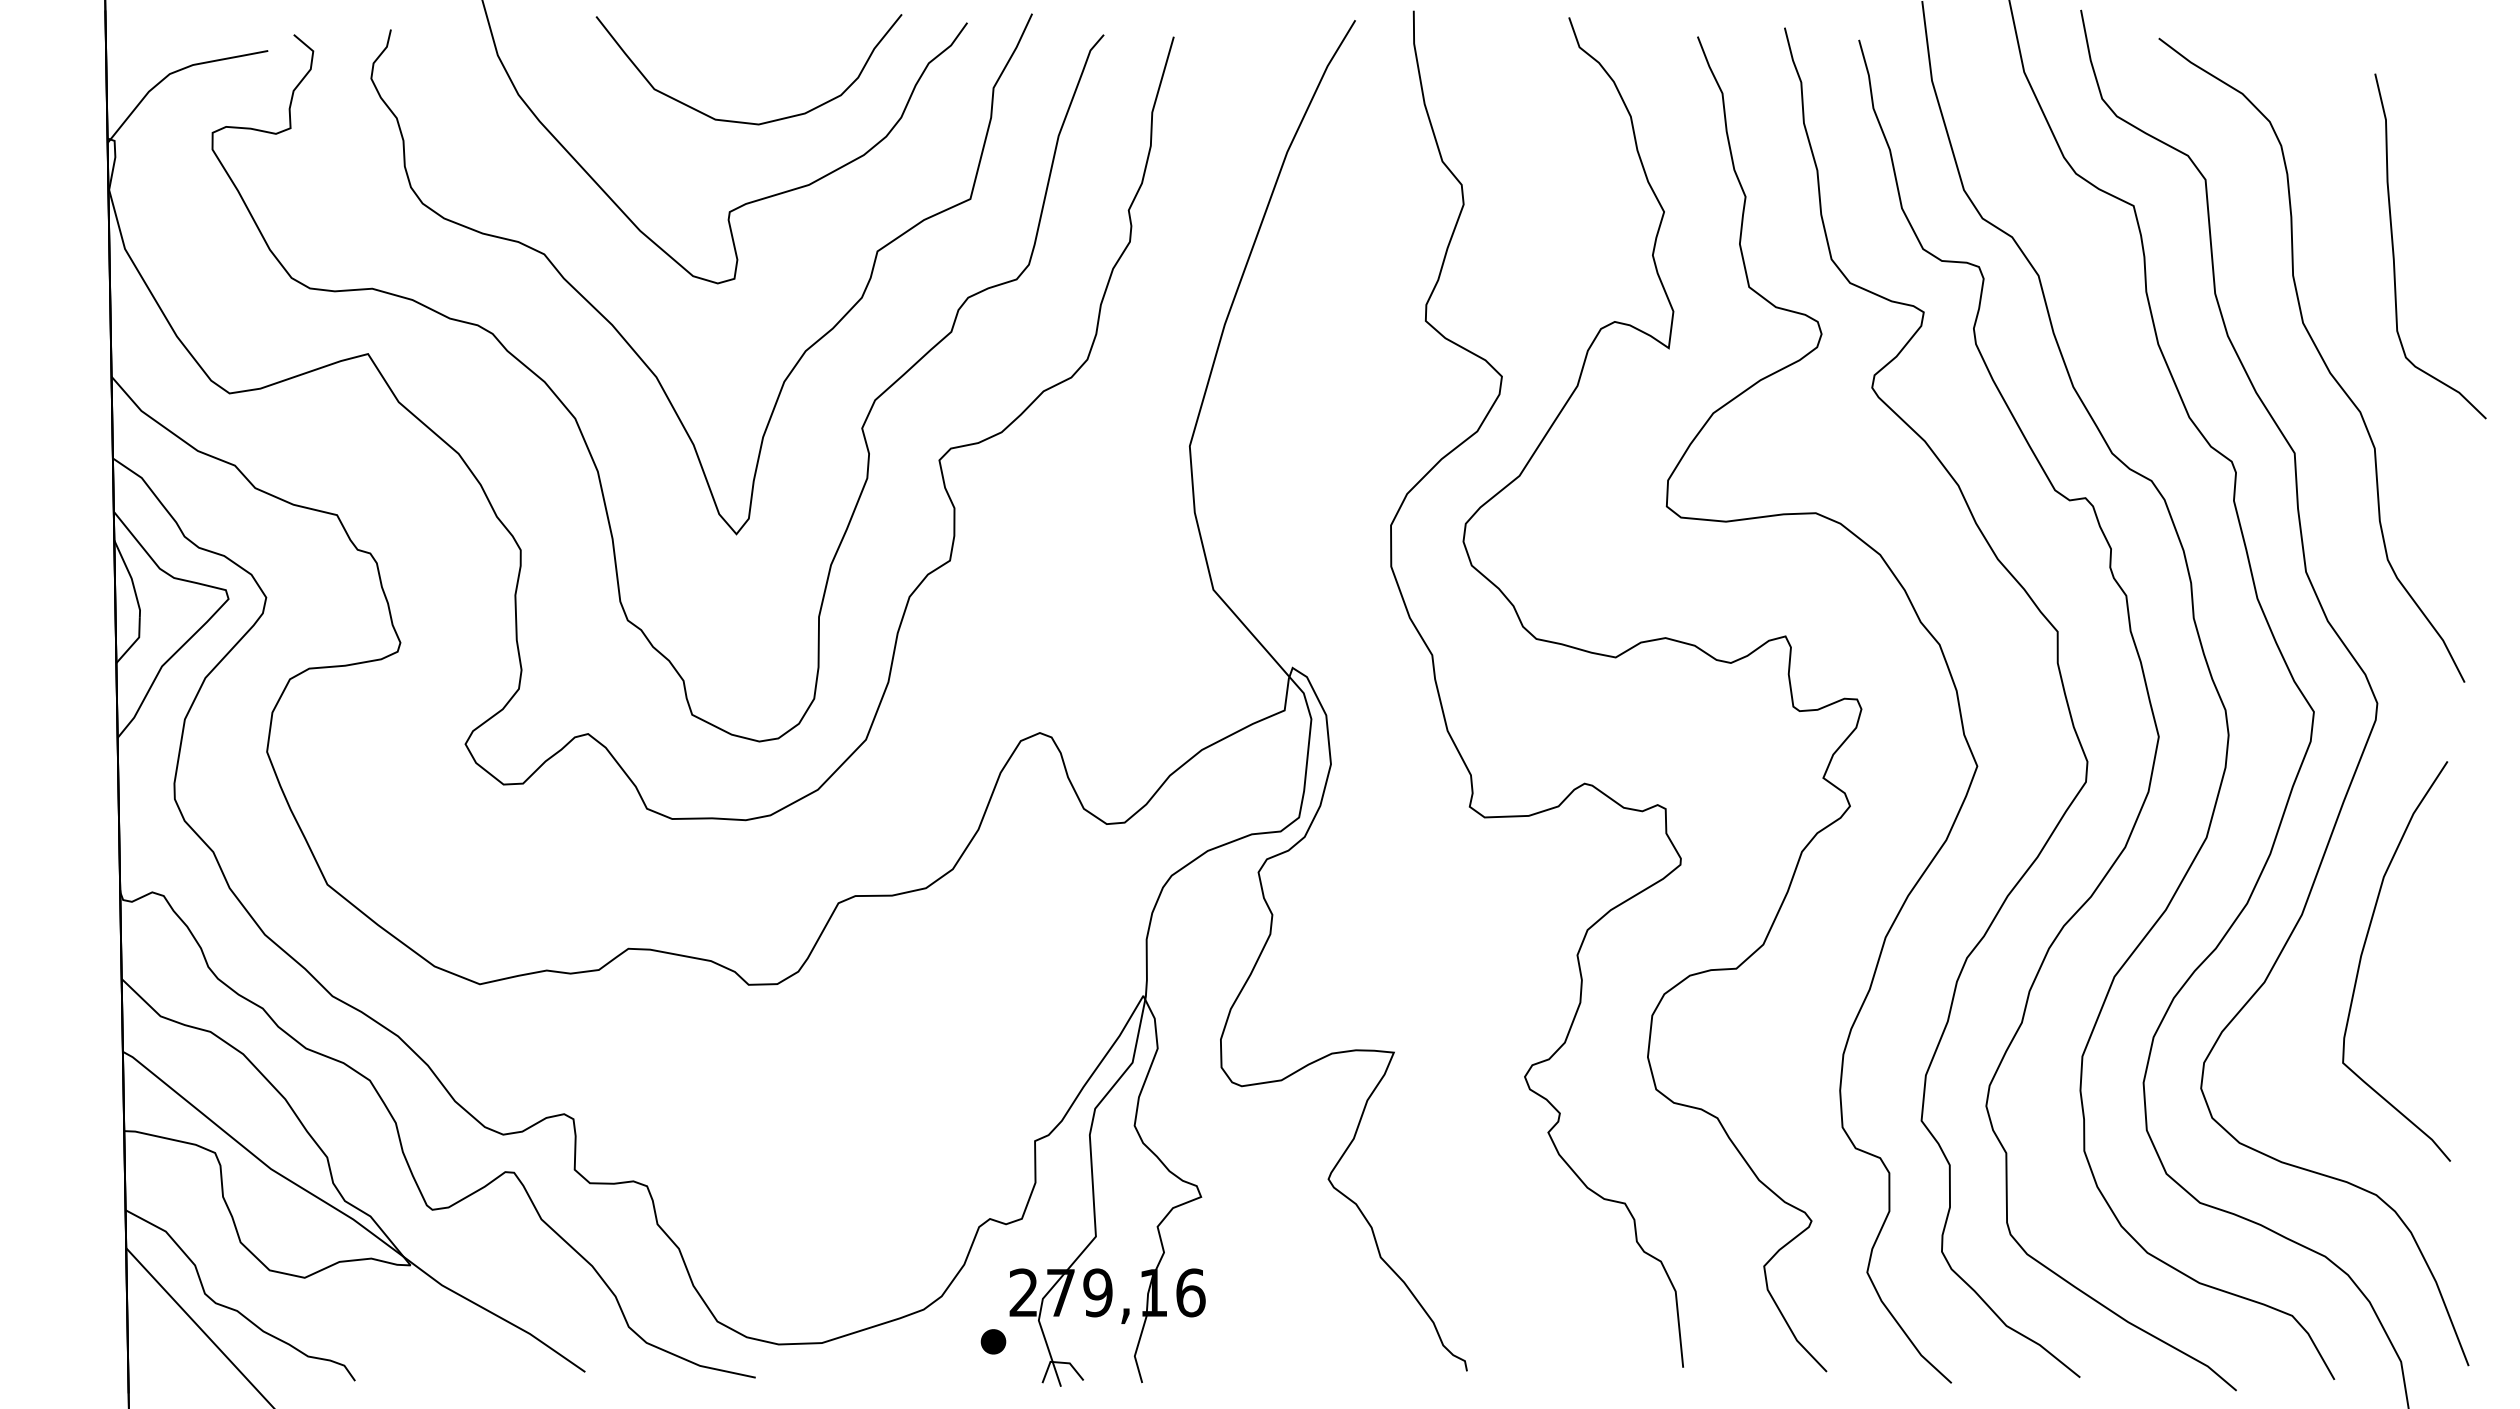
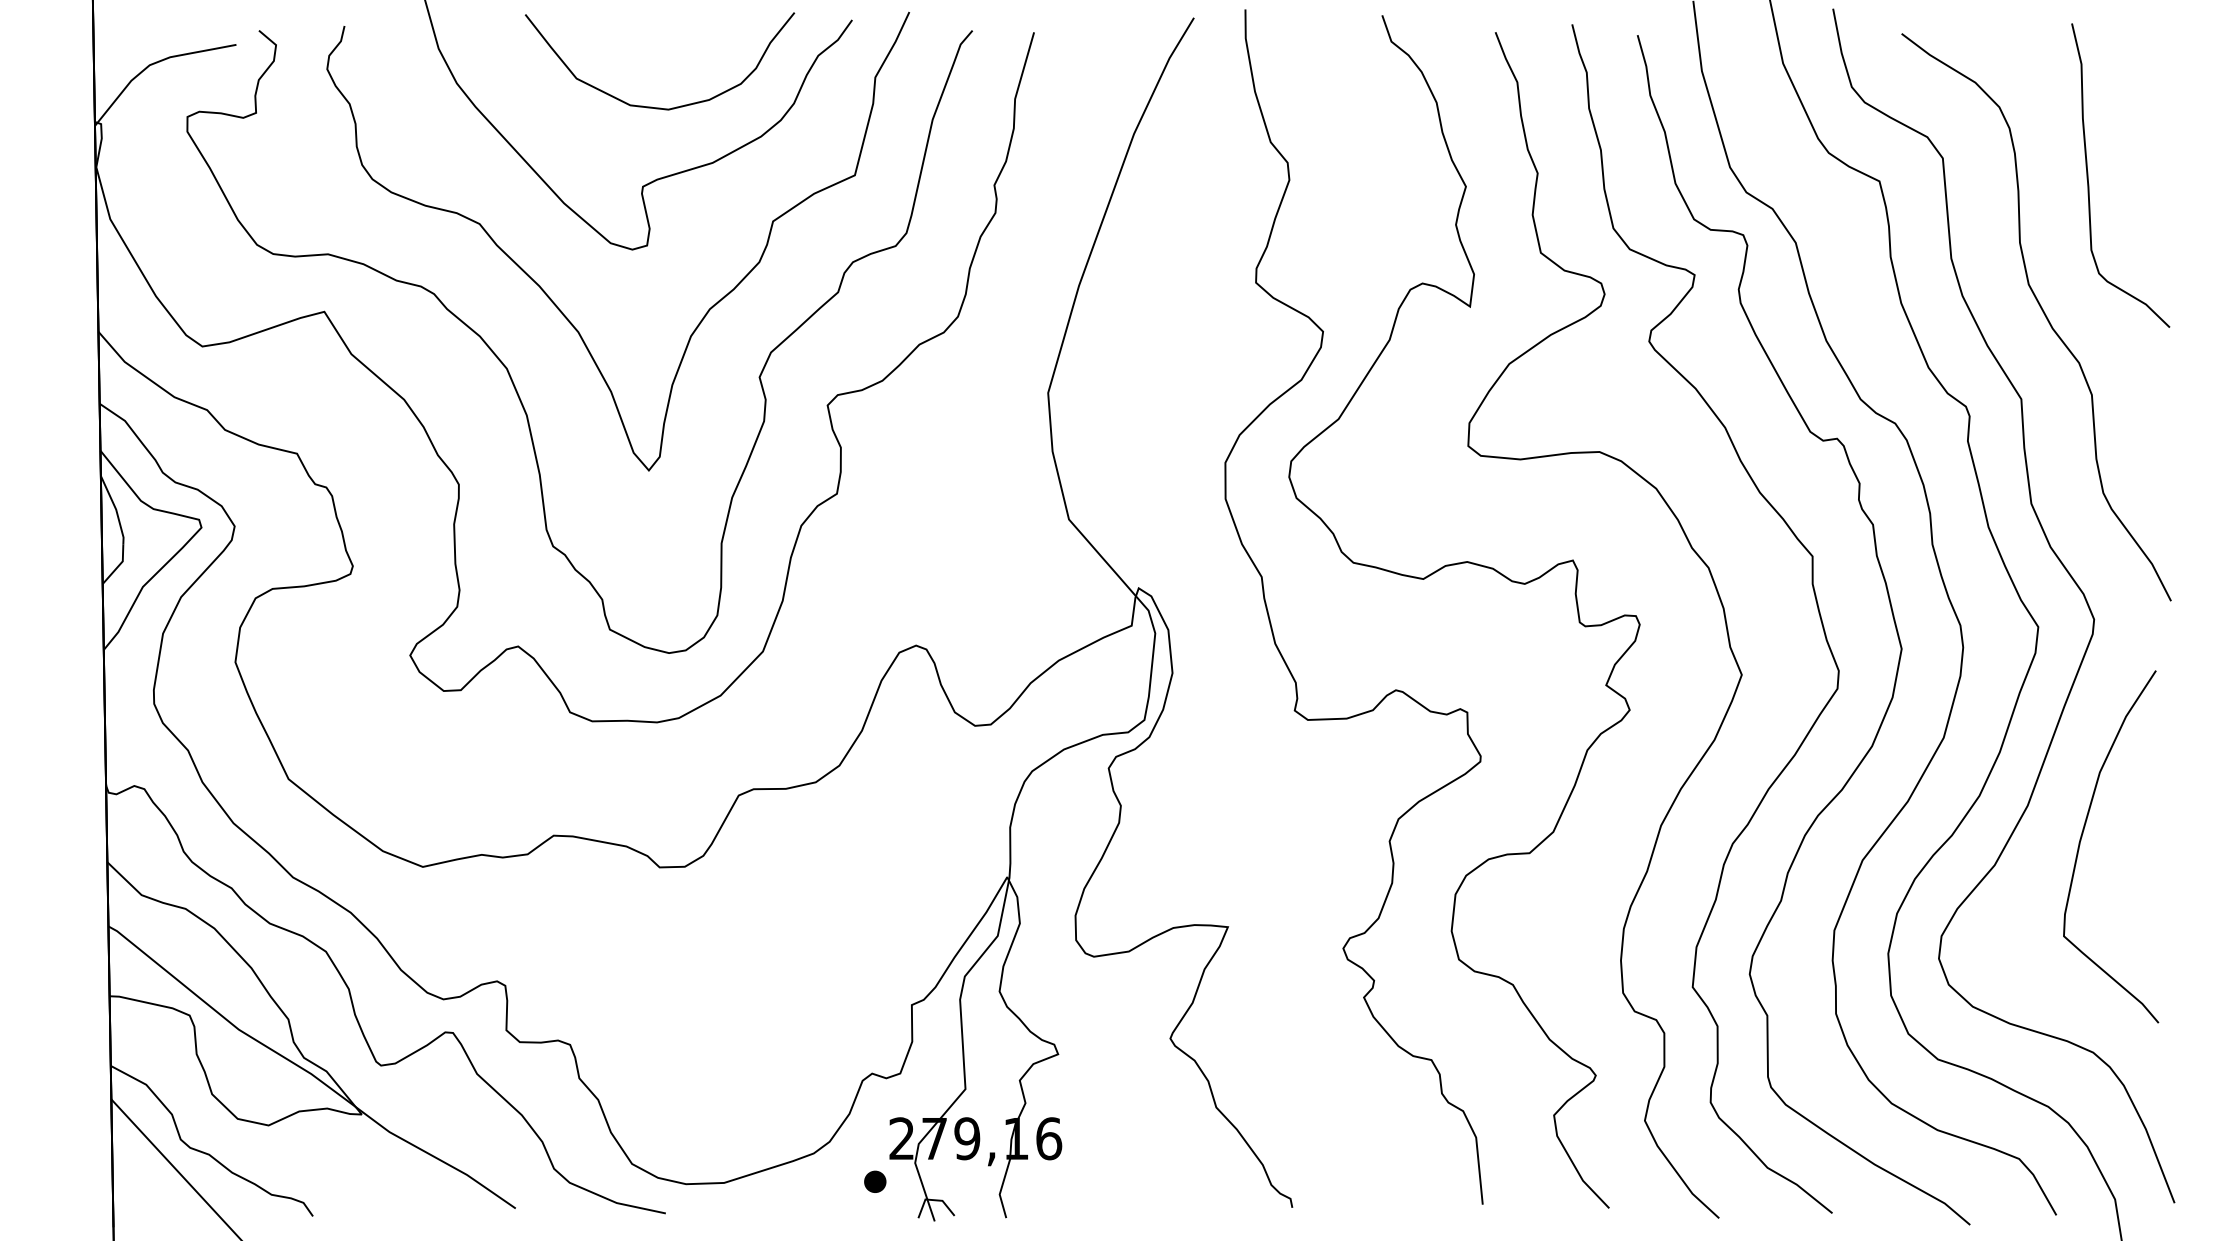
part: (2394, 251) -> (2089, 180), moved

